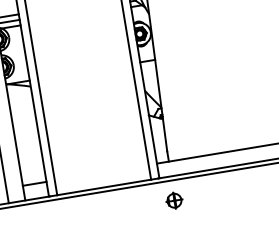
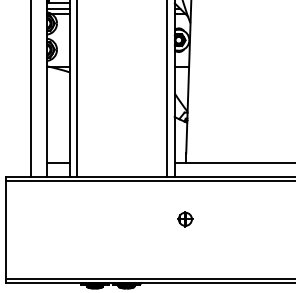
part: (174, 200) -> (185, 219), moved

